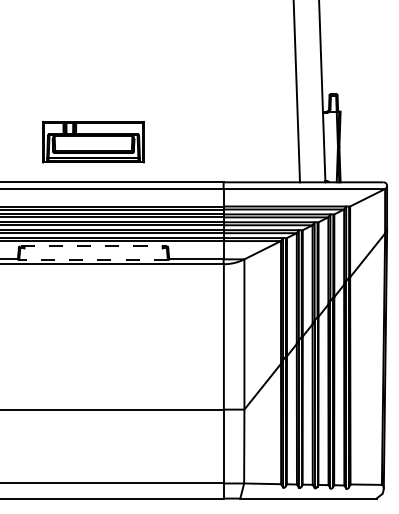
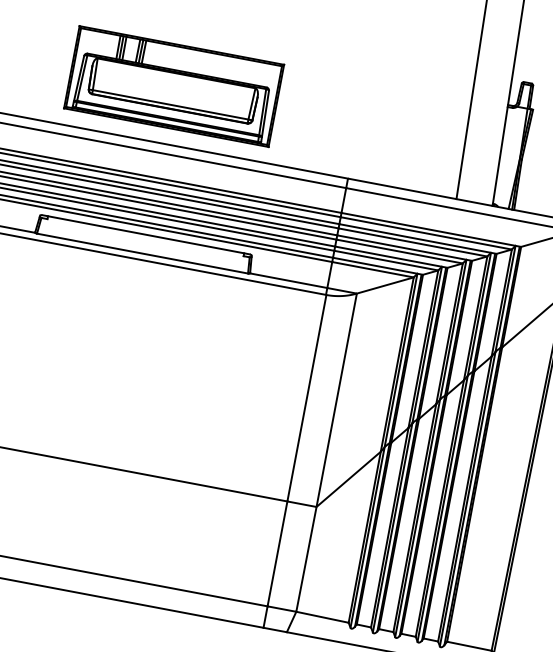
part: (93, 142) -> (173, 87), size x1.43
line: (94, 246) -> (147, 235), dashed -> solid
line: (93, 259) -> (142, 253), dashed -> solid

